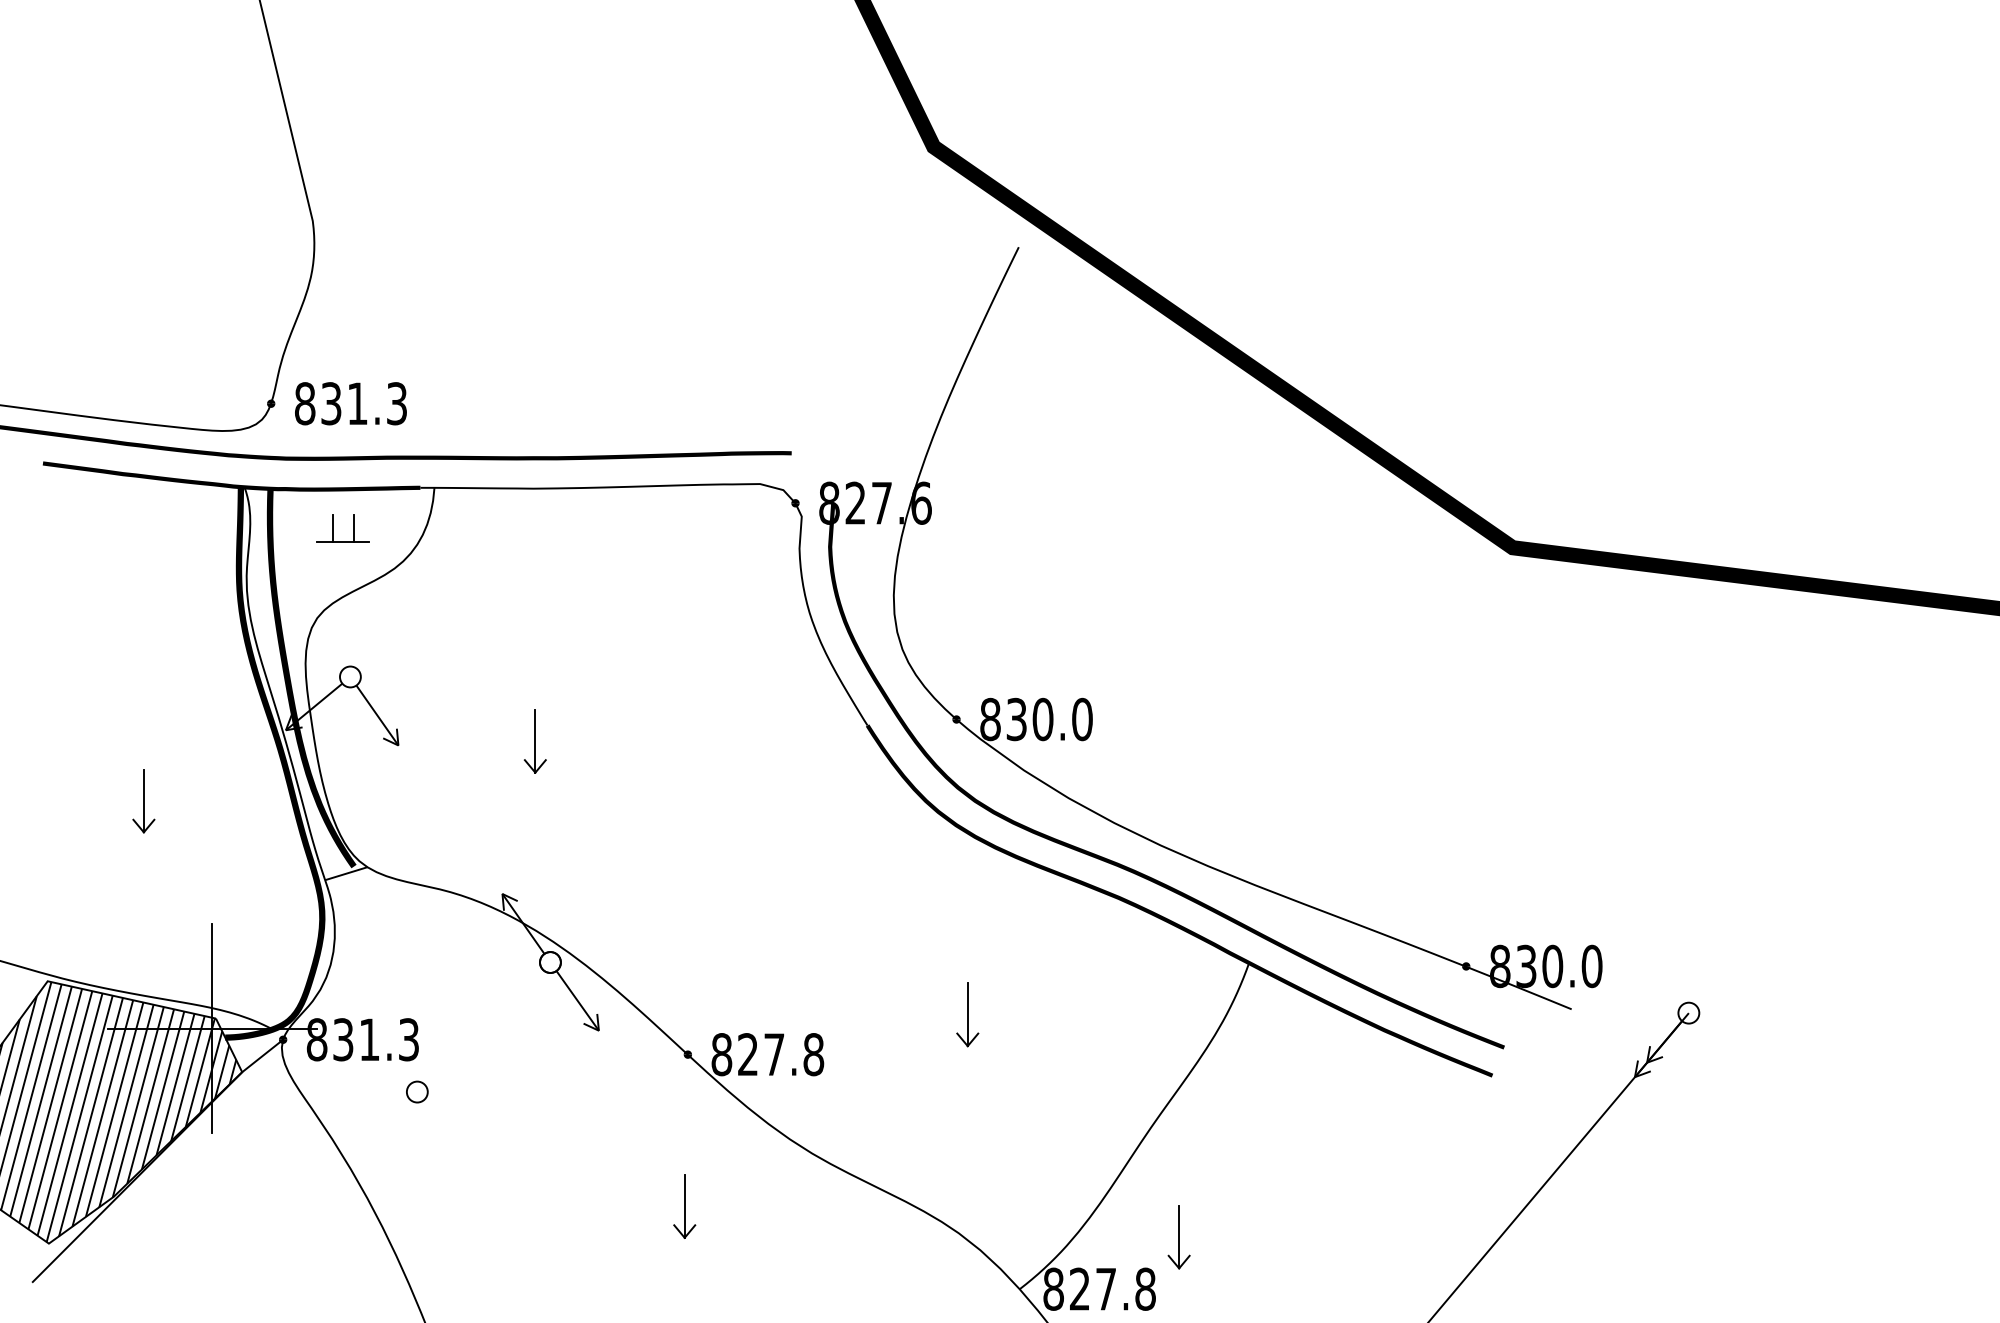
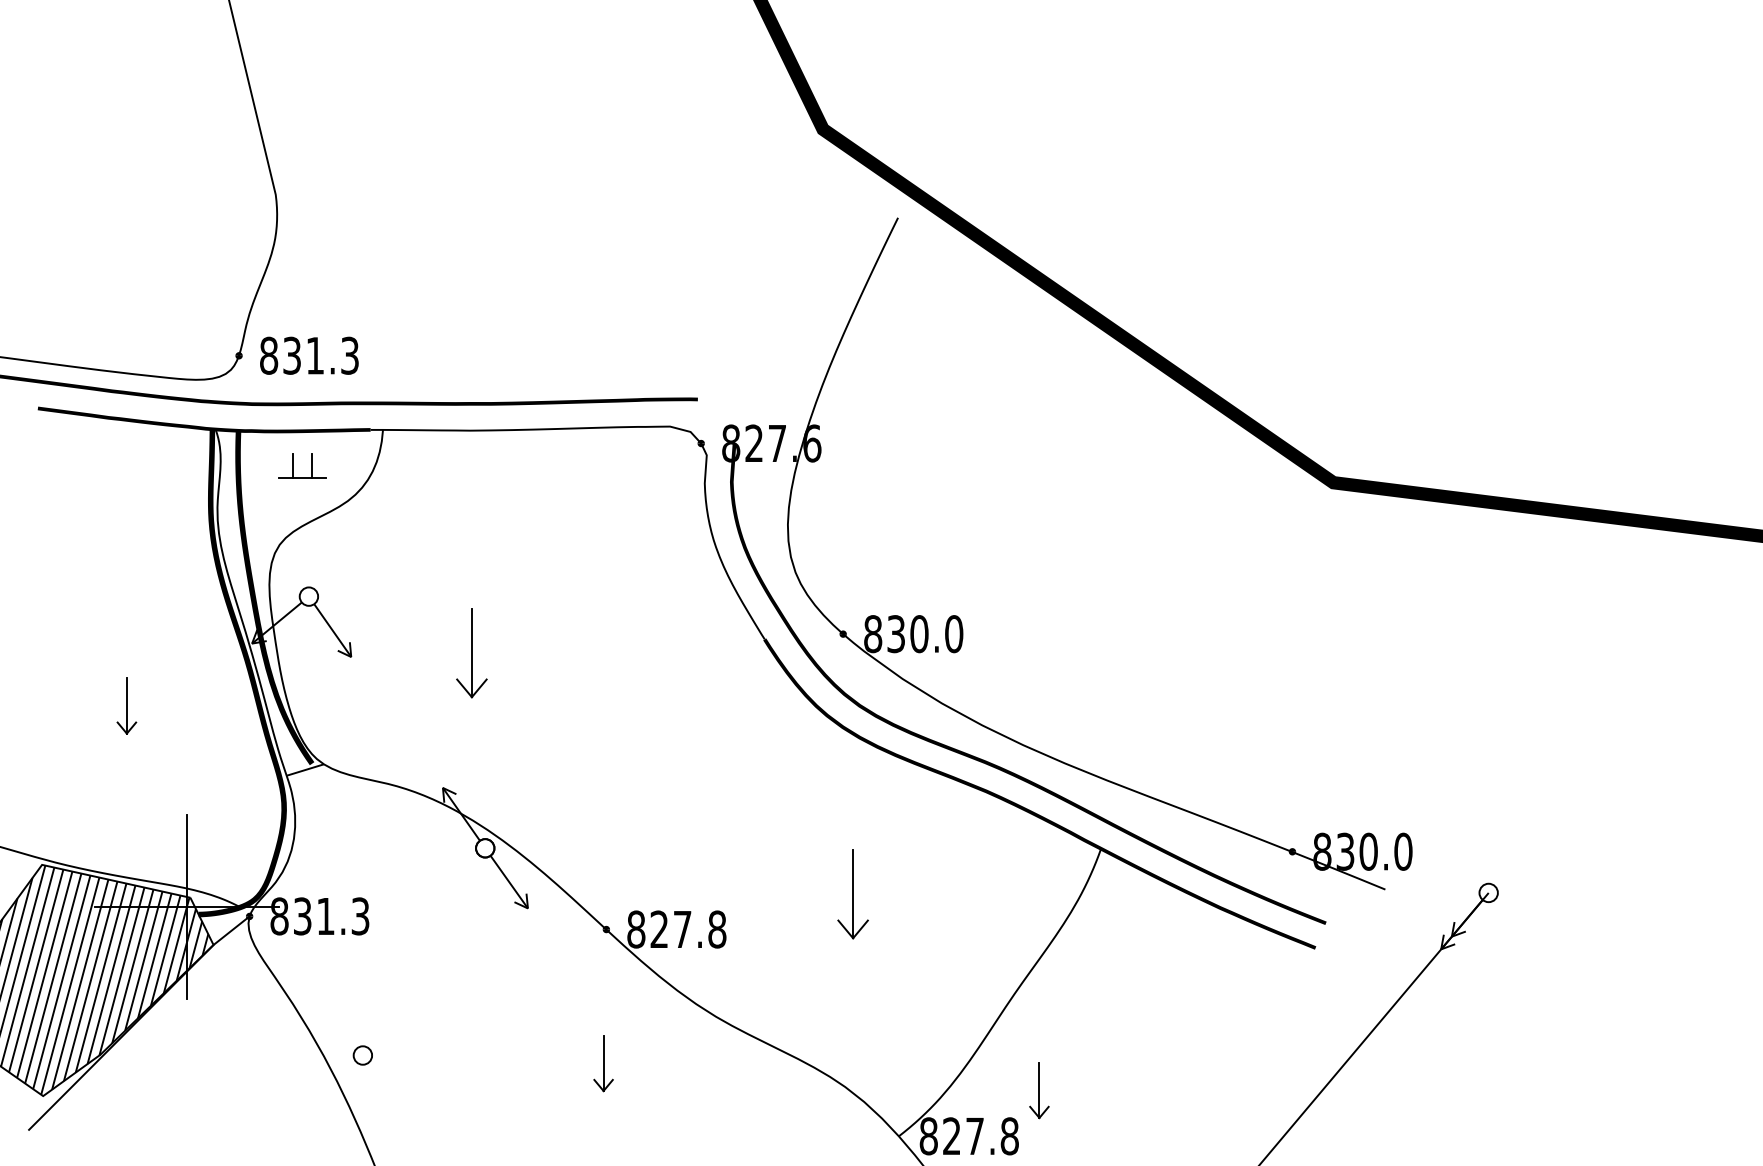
part: (534, 741) -> (471, 653), size x1.6
part: (967, 1014) -> (852, 894), size x1.6
circle: (416, 1092) -> (362, 1055), moved

